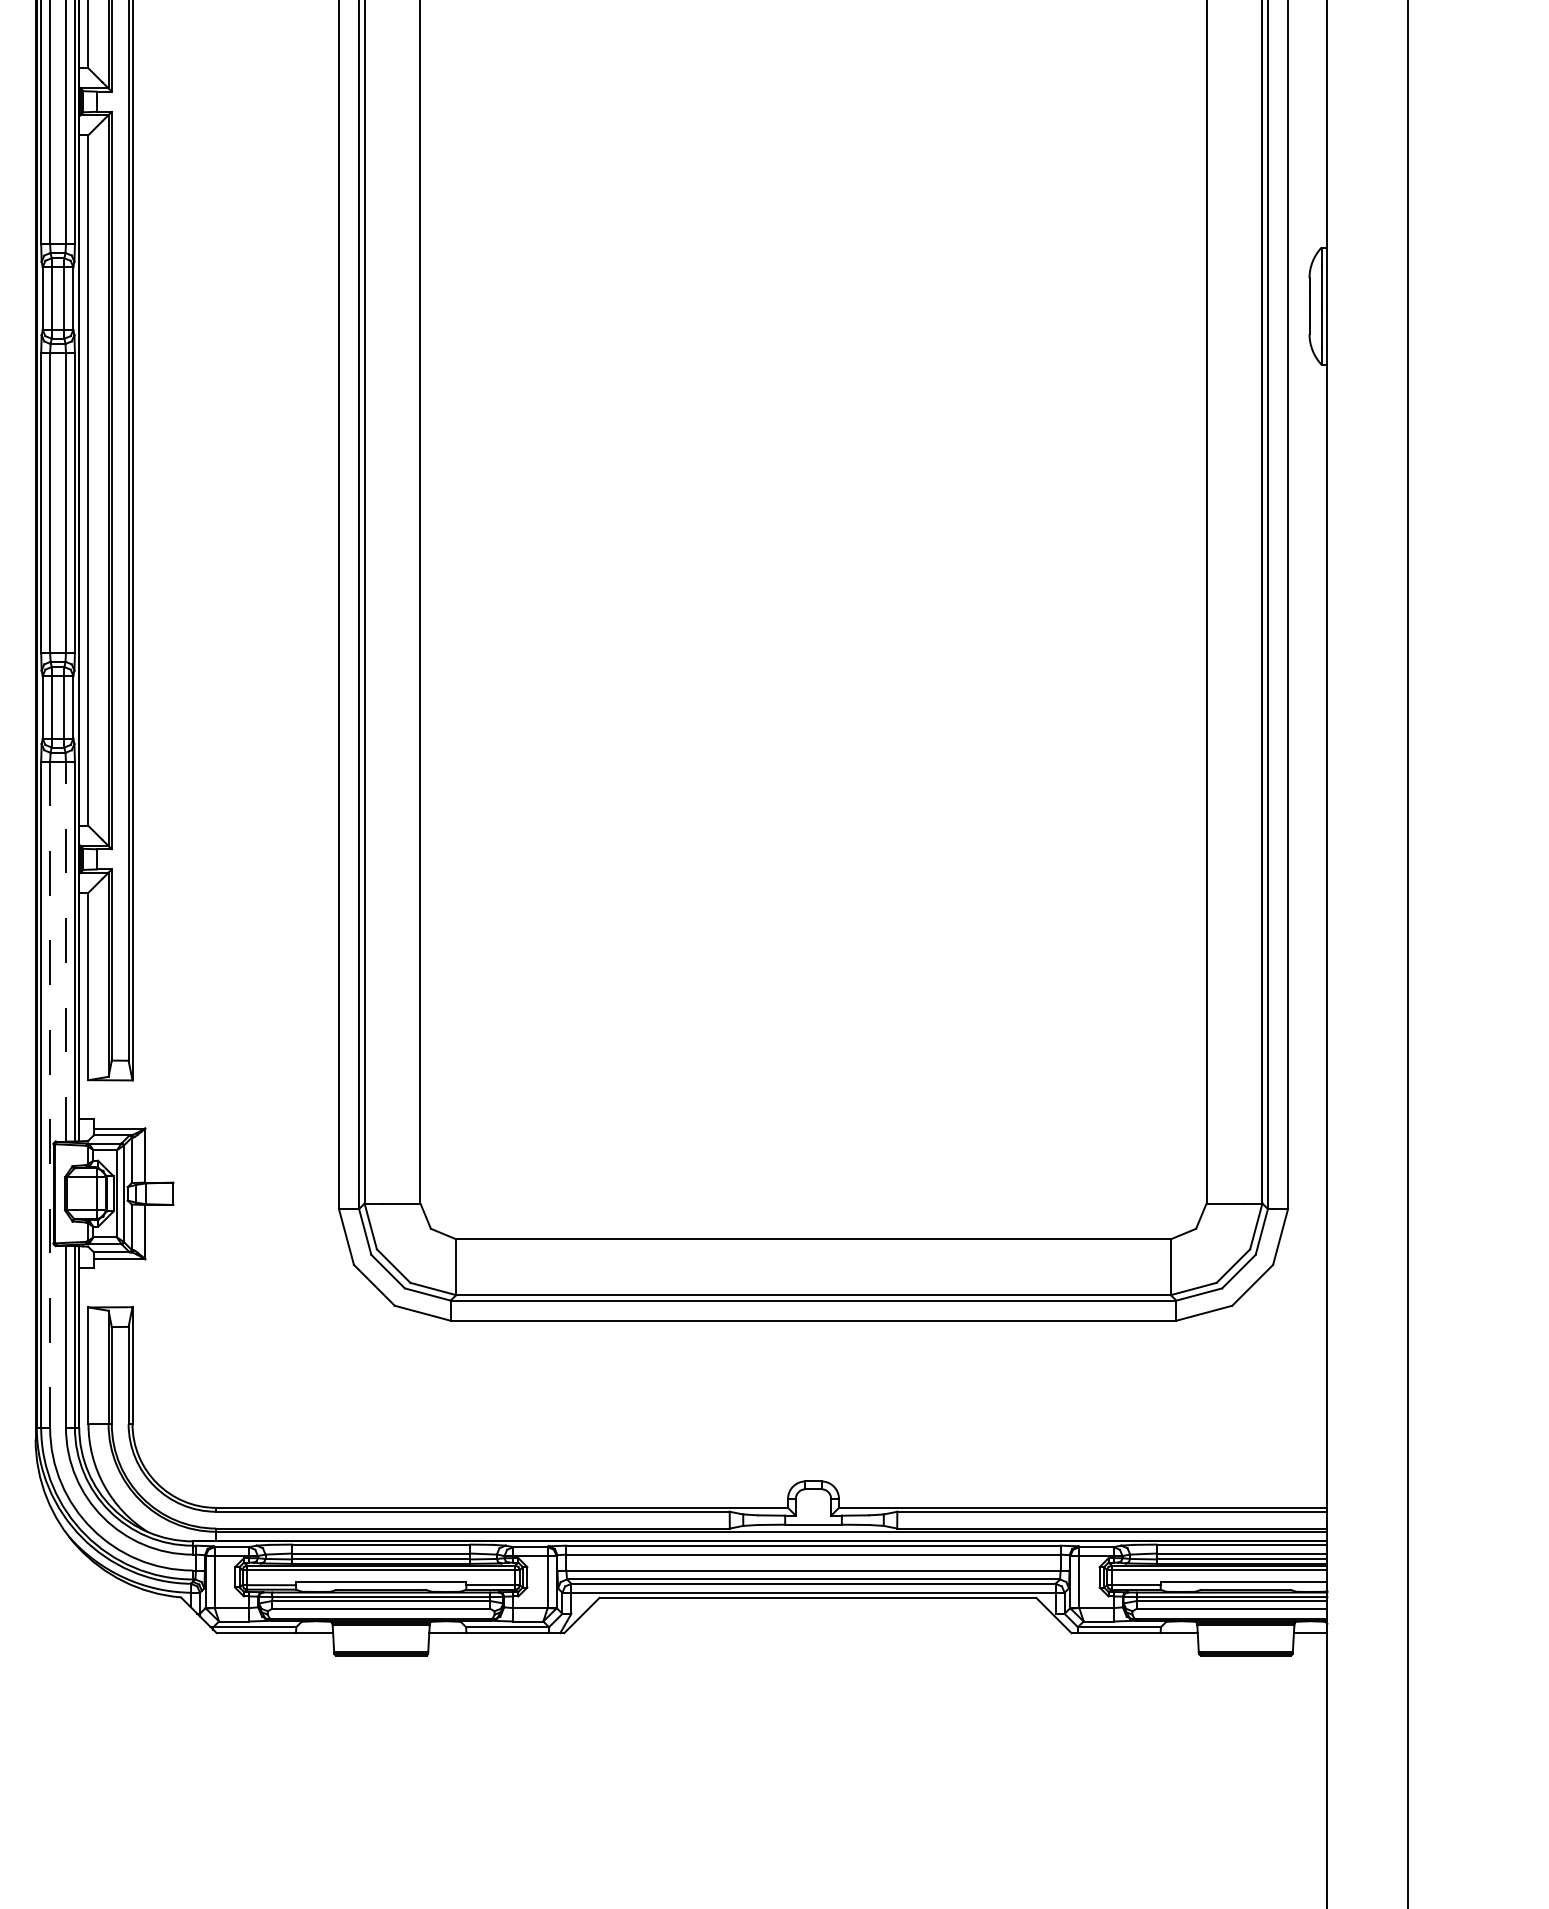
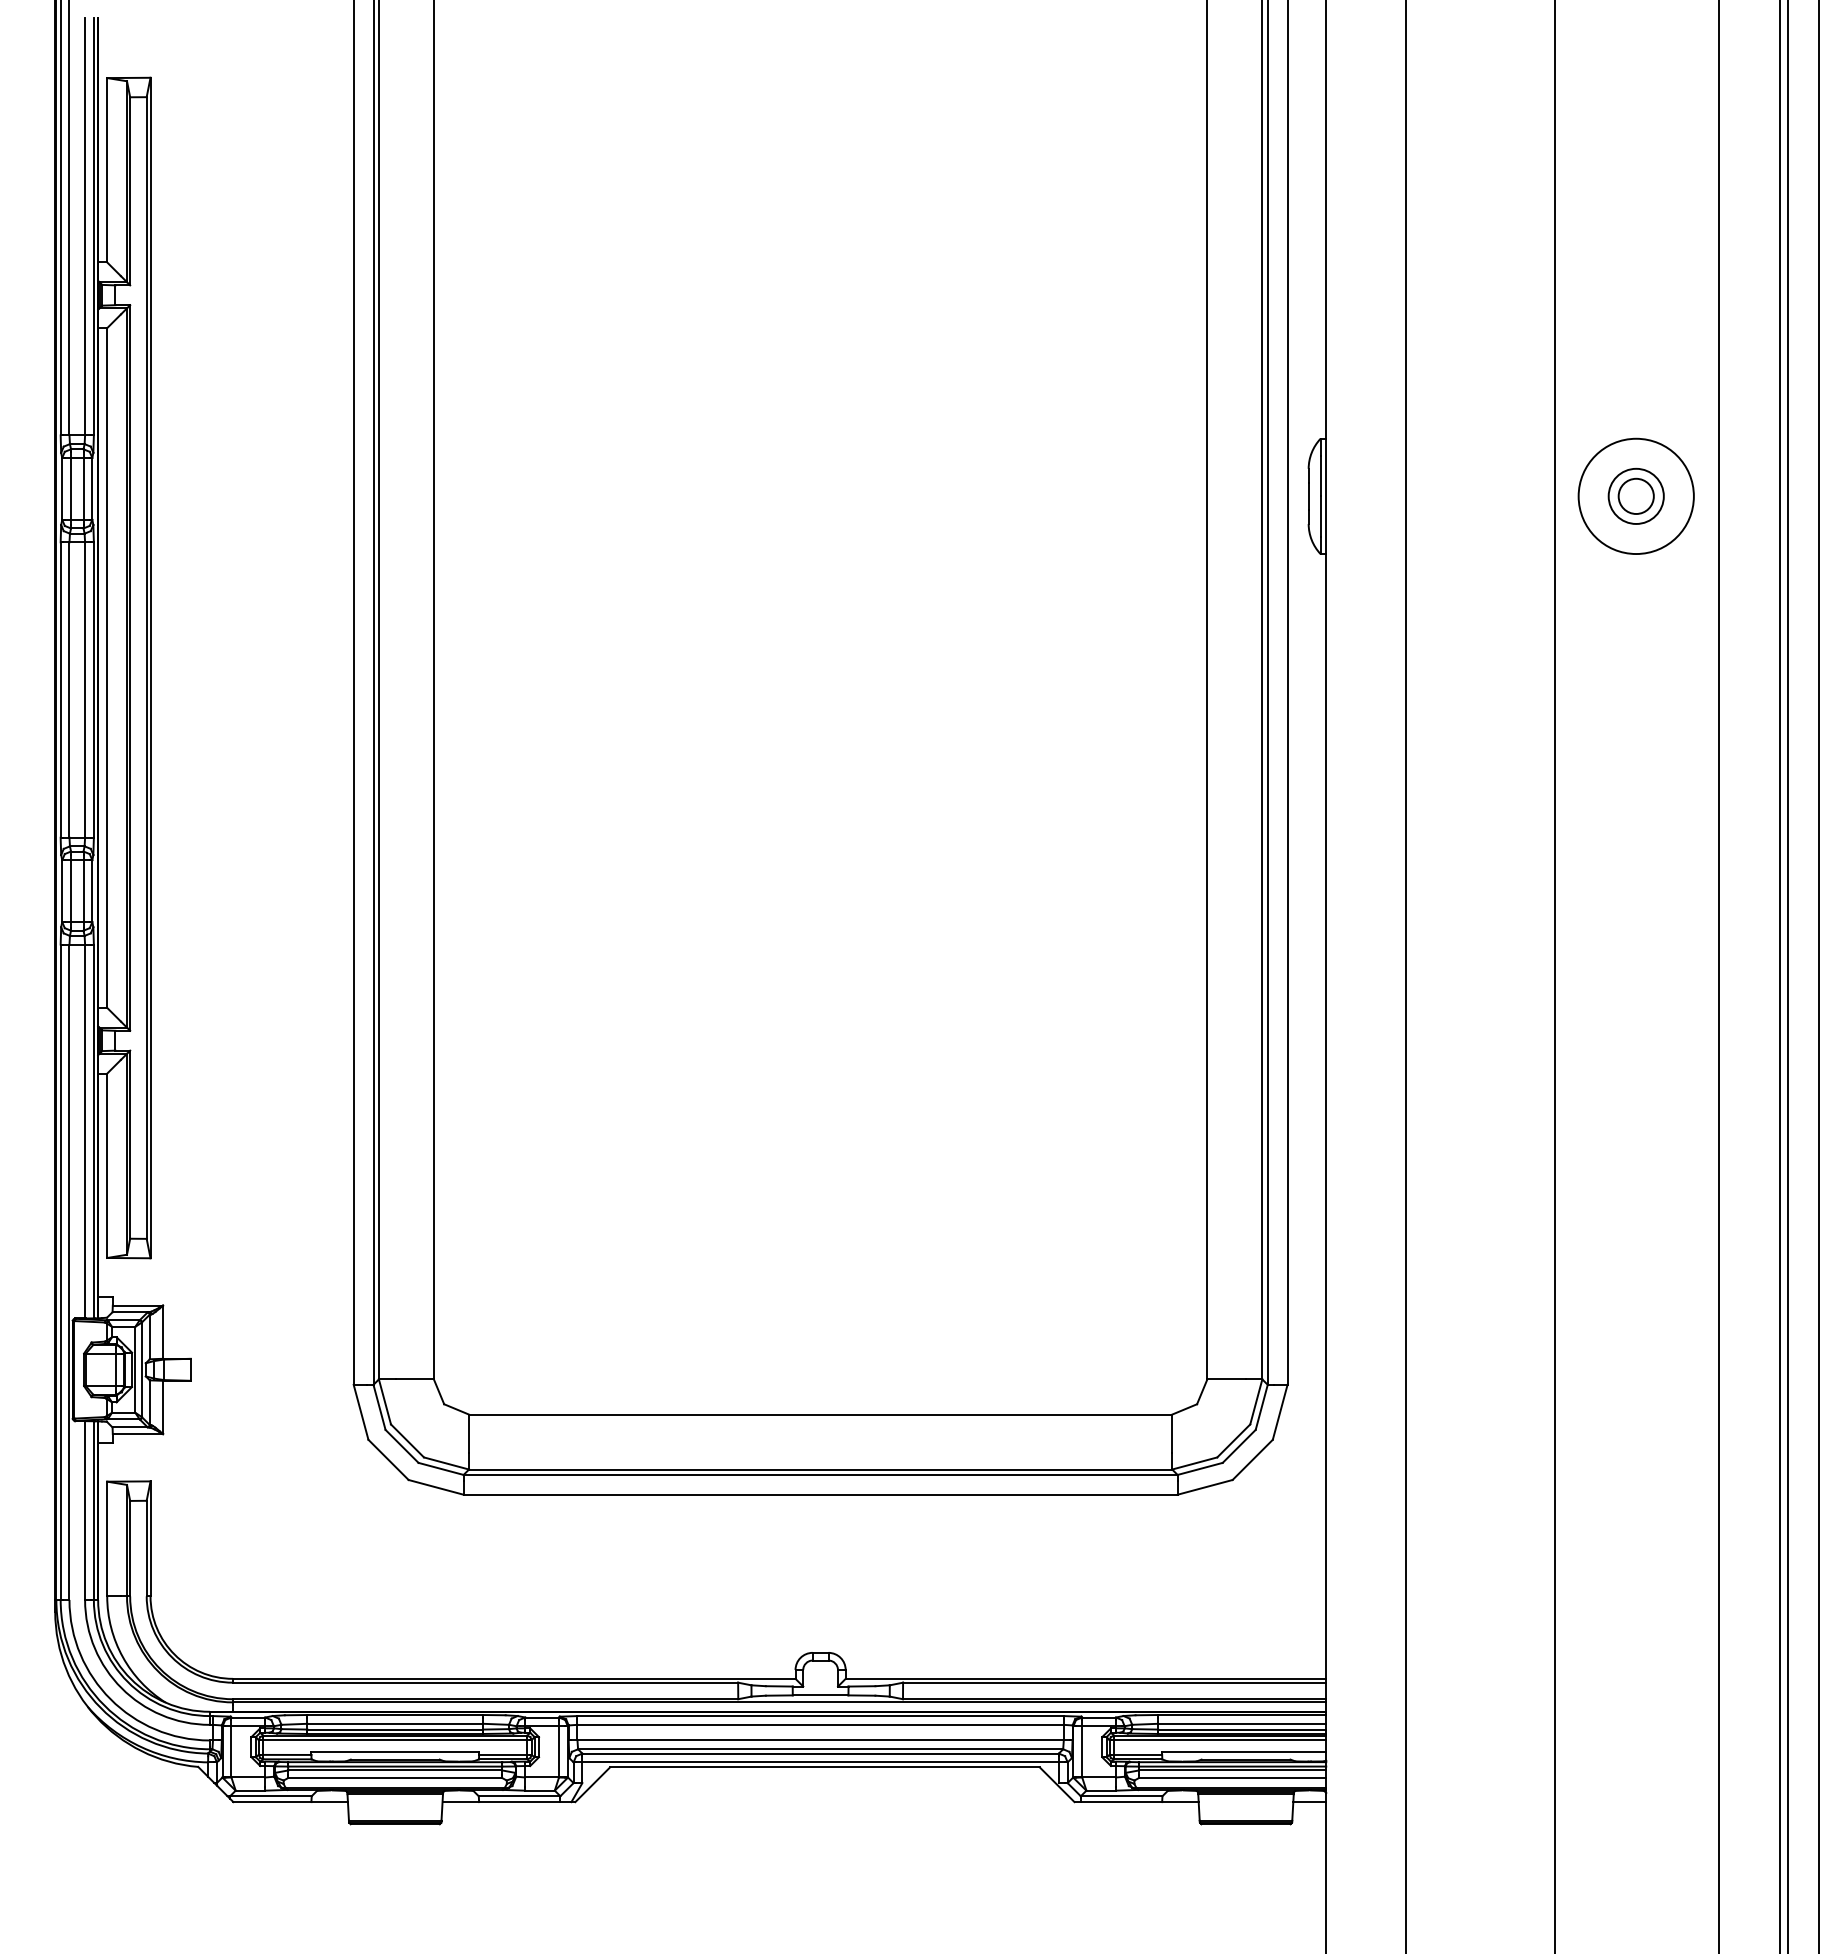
line: (66, 951) -> (85, 1131), dashed -> solid
line: (50, 1094) -> (69, 1272), dashed -> solid

